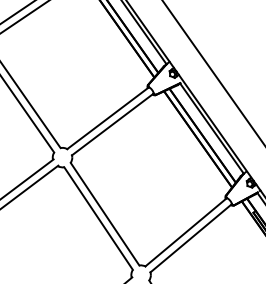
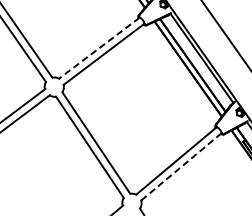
line: (107, 118) -> (98, 48), solid -> dashed
line: (190, 238) -> (180, 167), solid -> dashed

